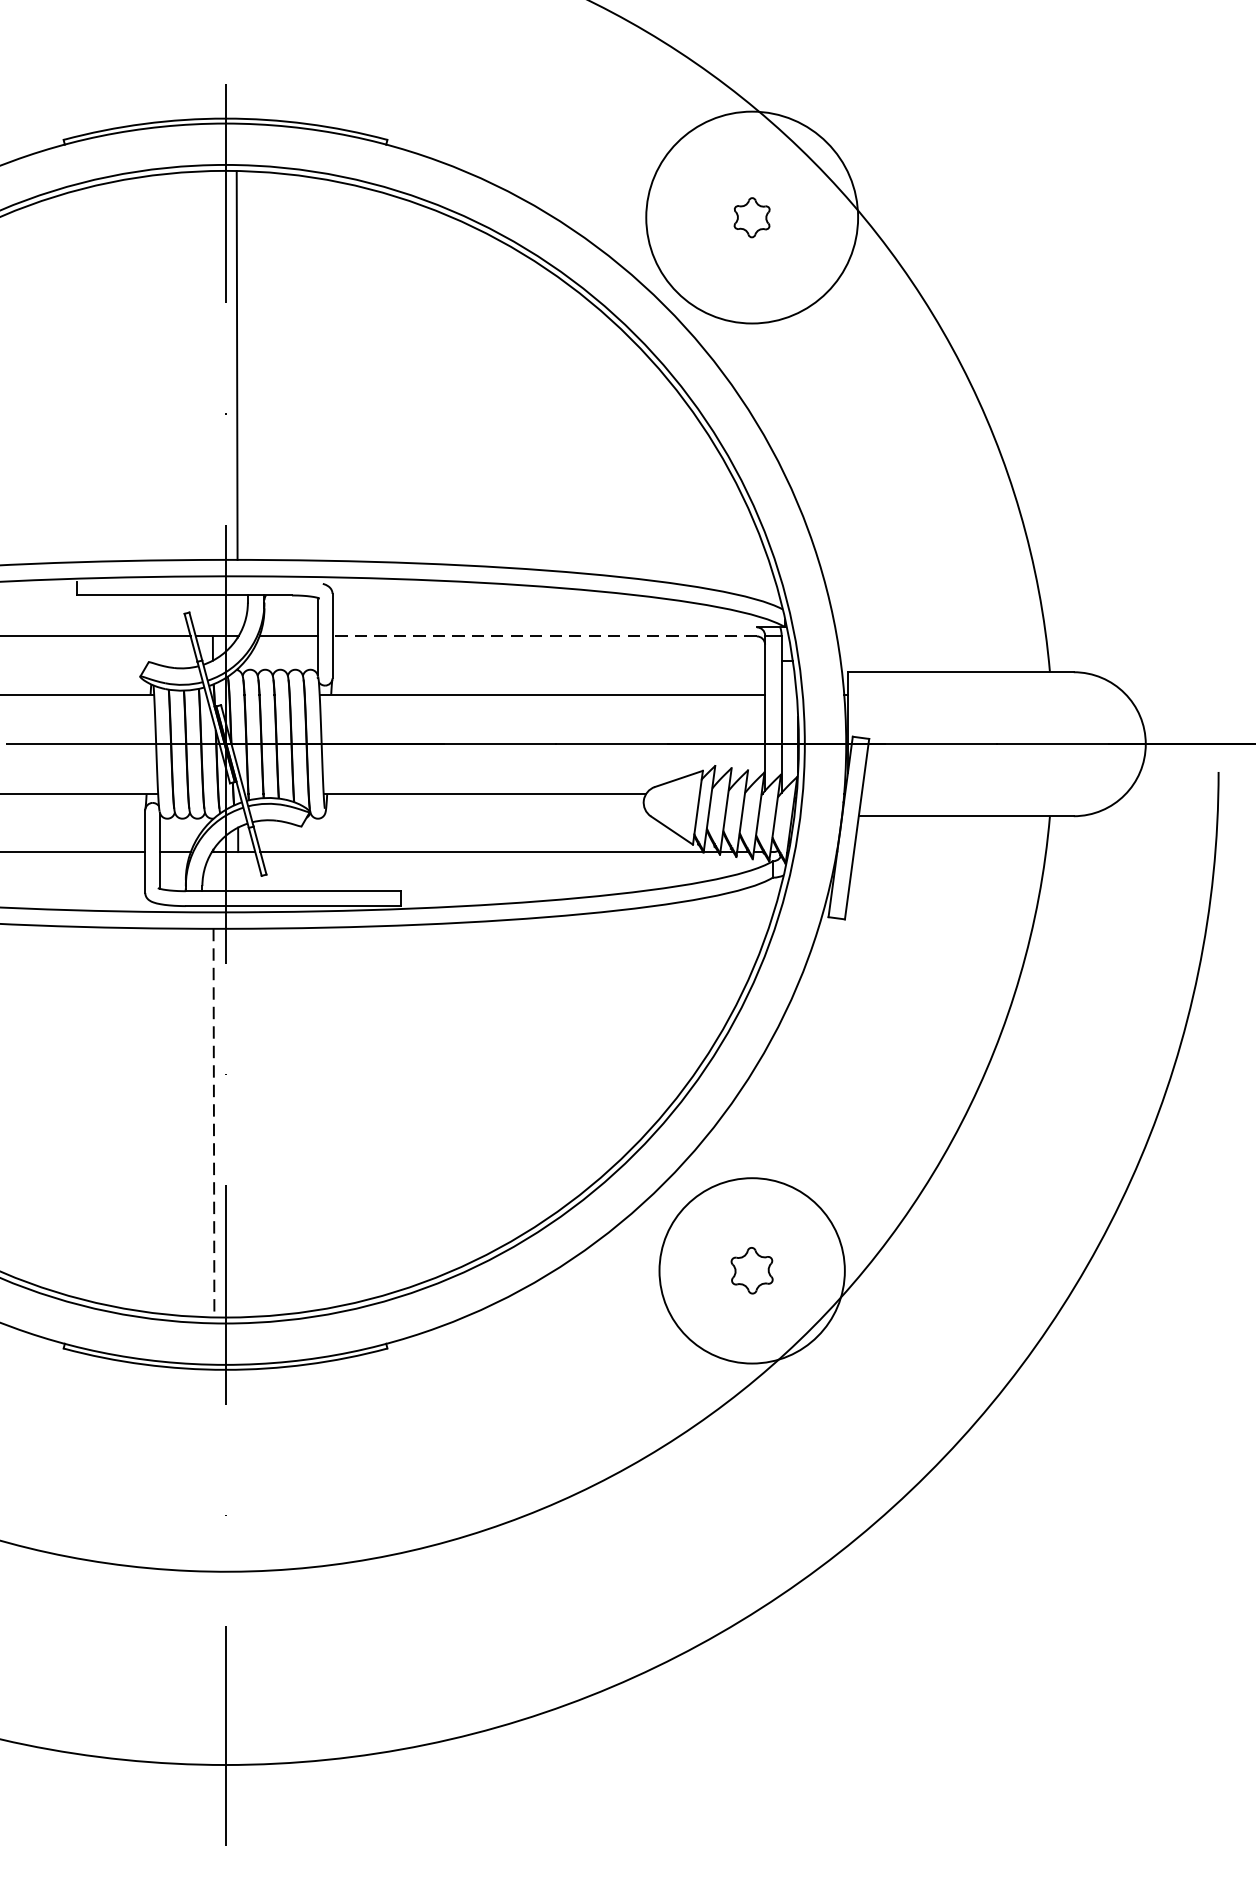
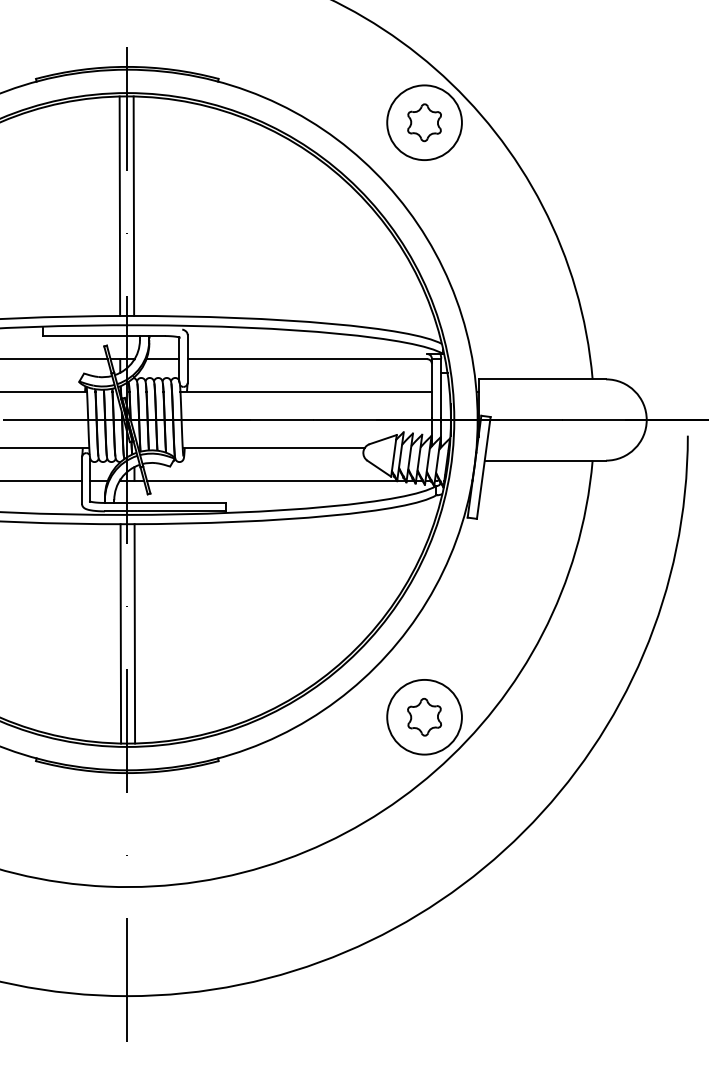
circle: (752, 217) -> (424, 122), size x0.62
part: (752, 217) -> (424, 122), size x1.67
line: (211, 364) -> (119, 205), added
line: (544, 637) -> (307, 359), dashed -> solid
line: (213, 1122) -> (120, 633), dashed -> solid
line: (238, 1122) -> (134, 633), added
circle: (752, 1269) -> (424, 716), size x0.71
part: (752, 1269) -> (424, 716), size x1.43

